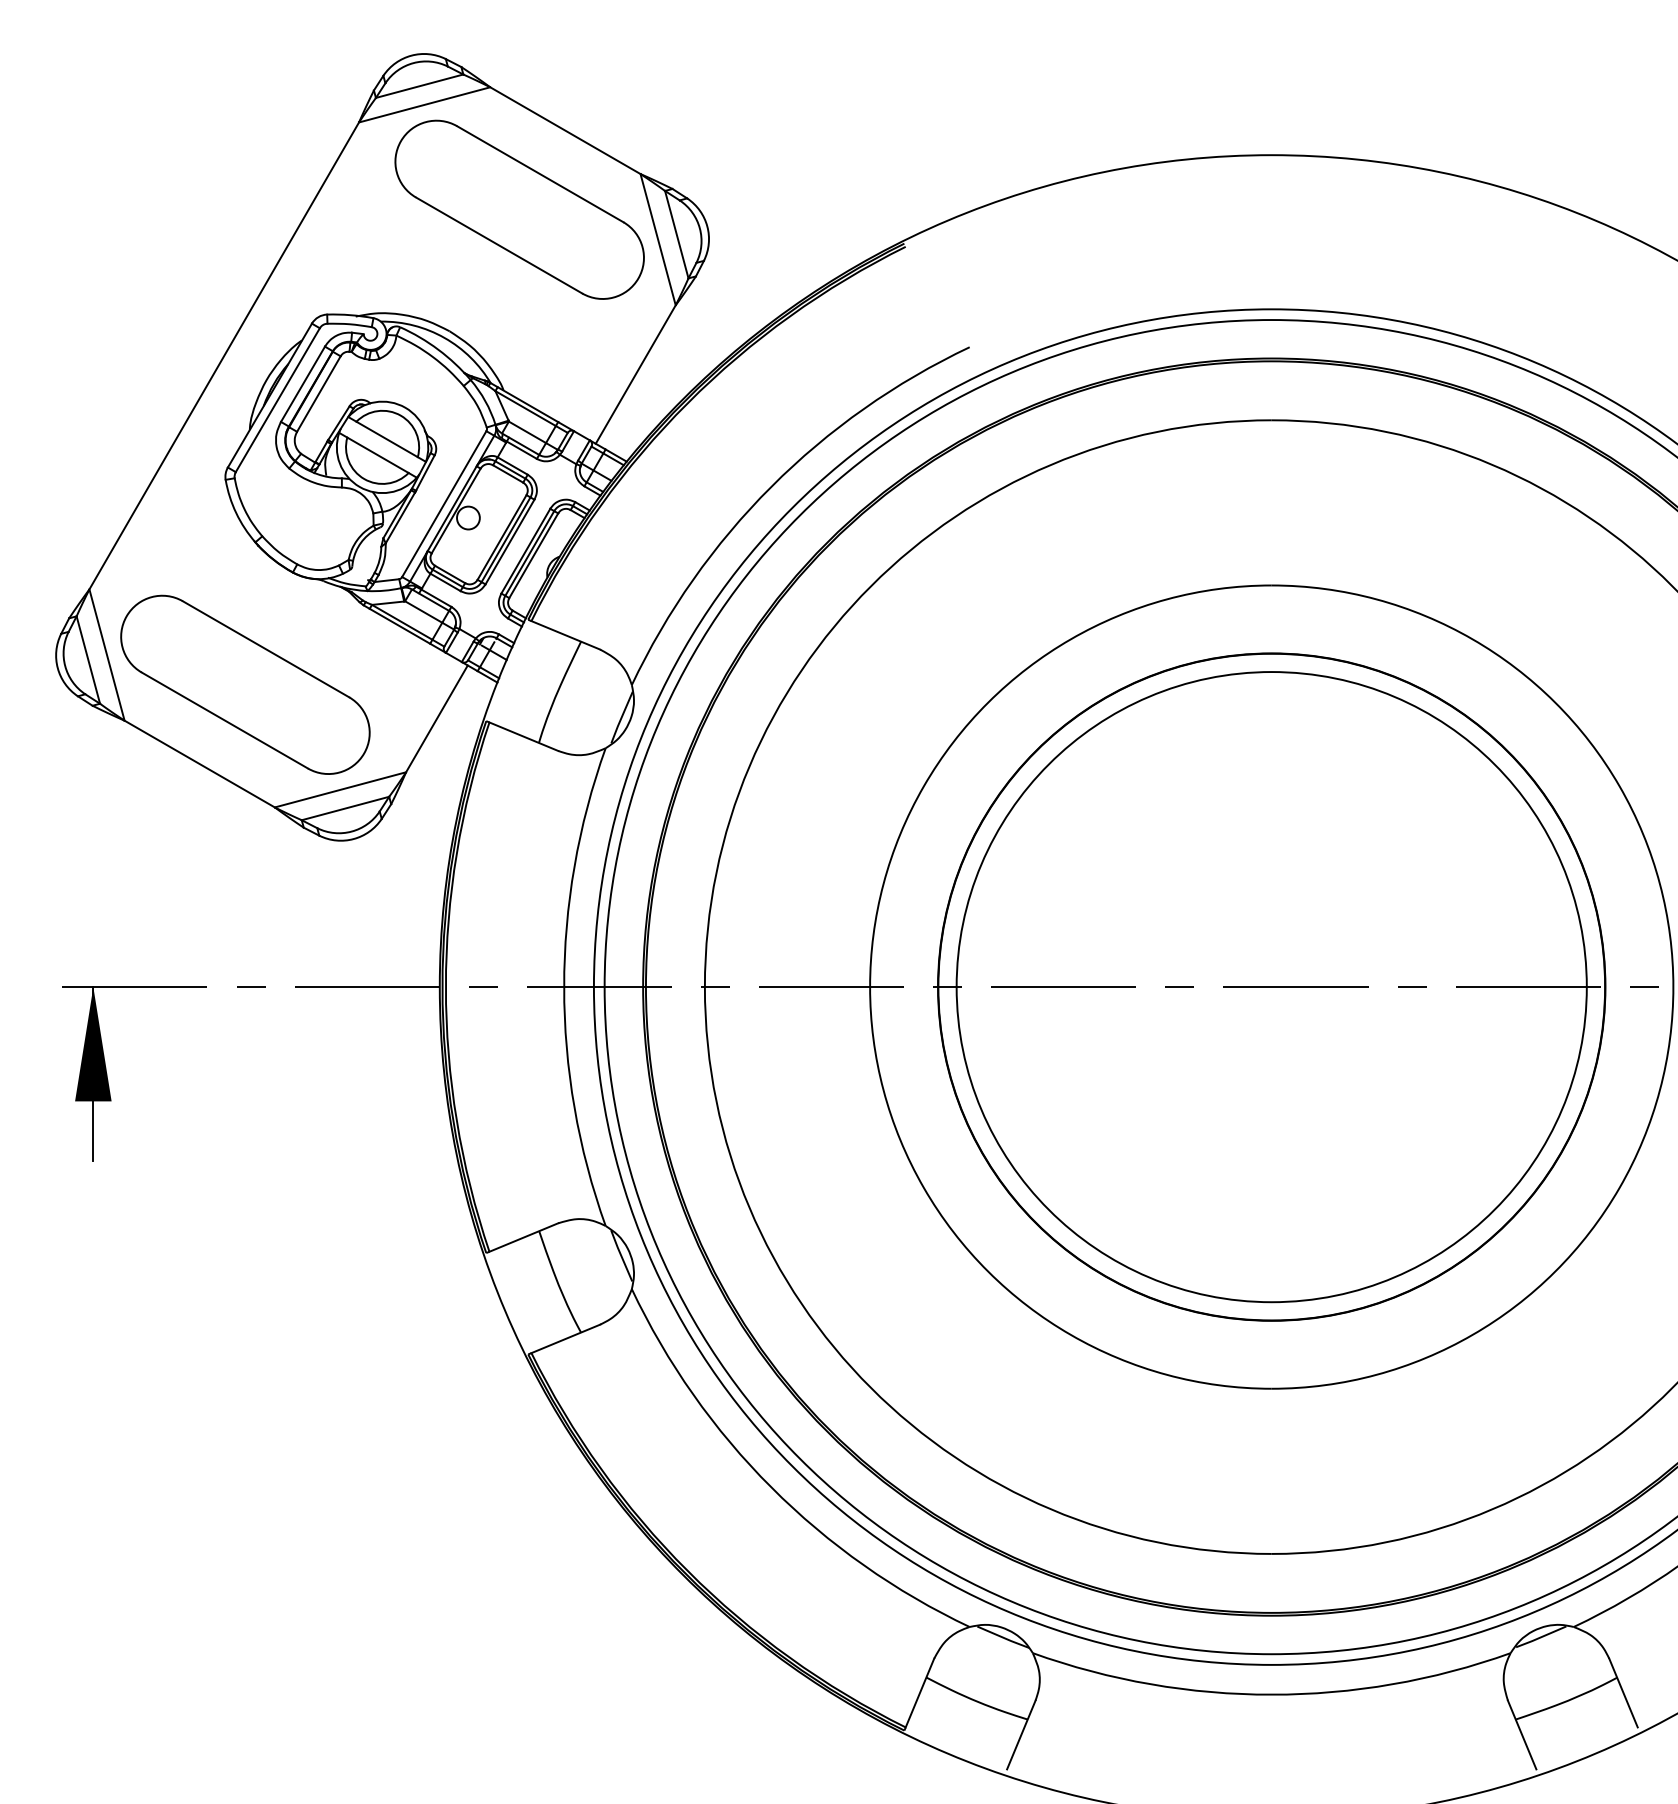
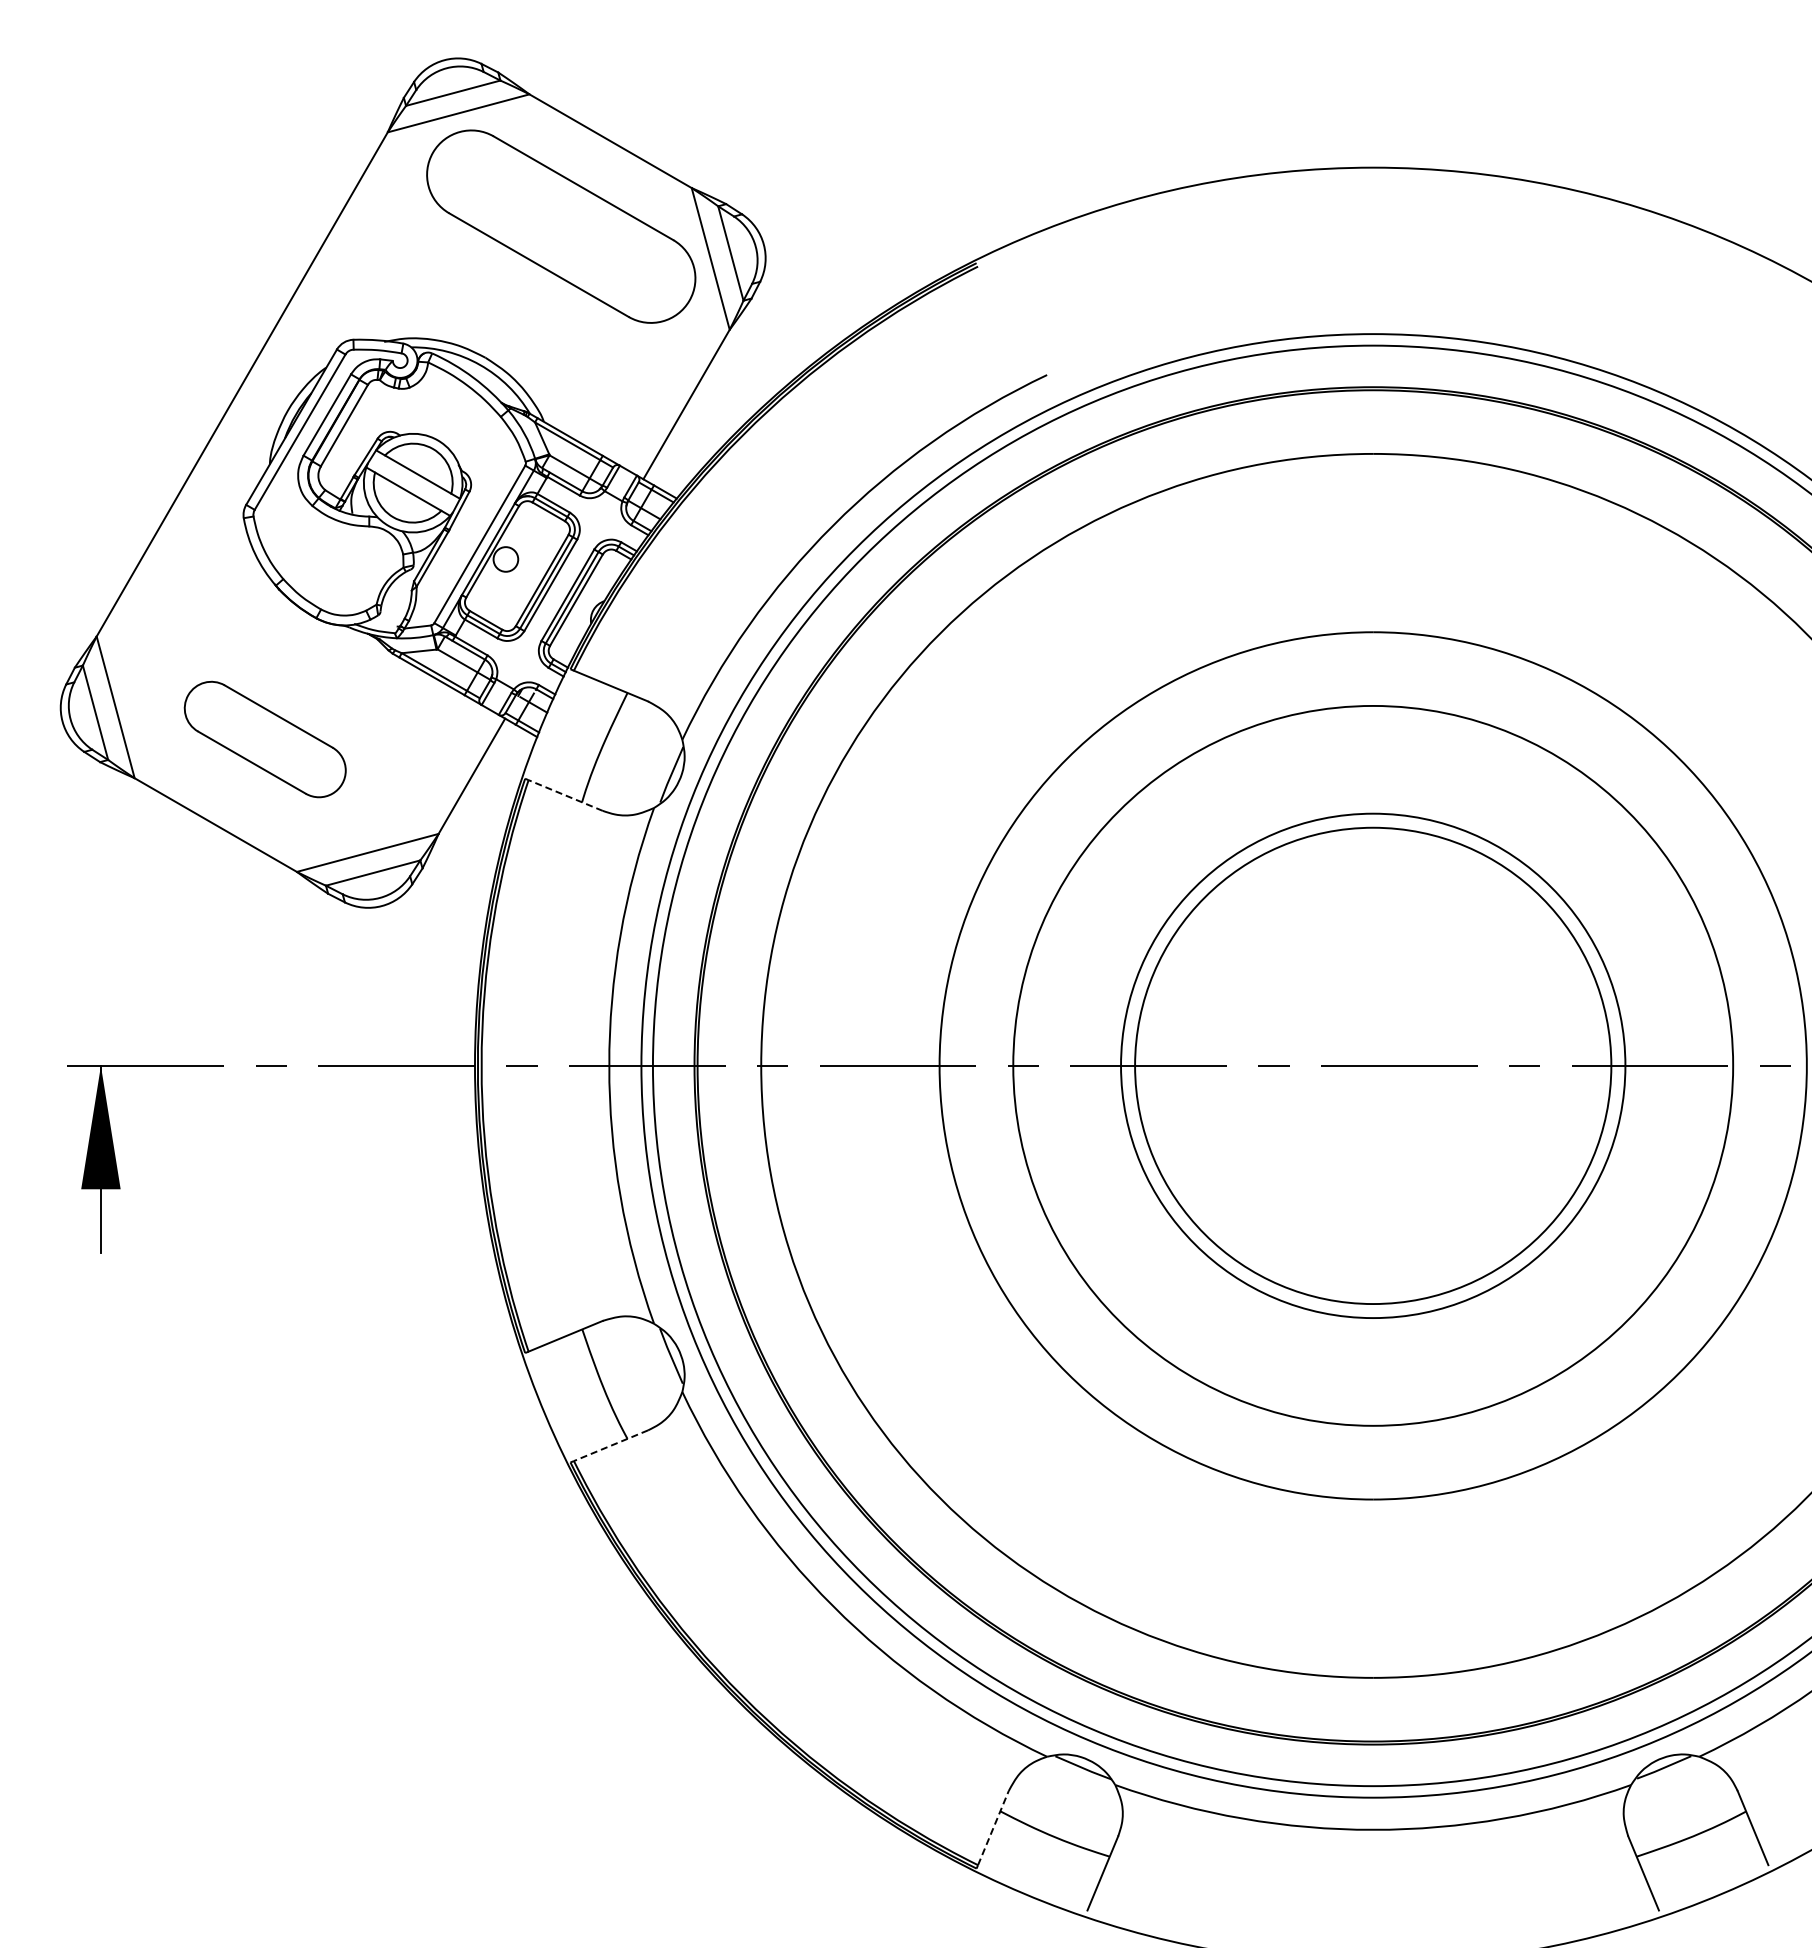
part: (245, 684) -> (265, 739), size x0.6
line: (523, 736) -> (565, 795), solid -> dashed
circle: (1271, 986) -> (1372, 1065), size x0.7
circle: (1271, 986) -> (1373, 1065), size x0.7
line: (565, 1338) -> (610, 1445), solid -> dashed
line: (920, 1692) -> (993, 1827), solid -> dashed

